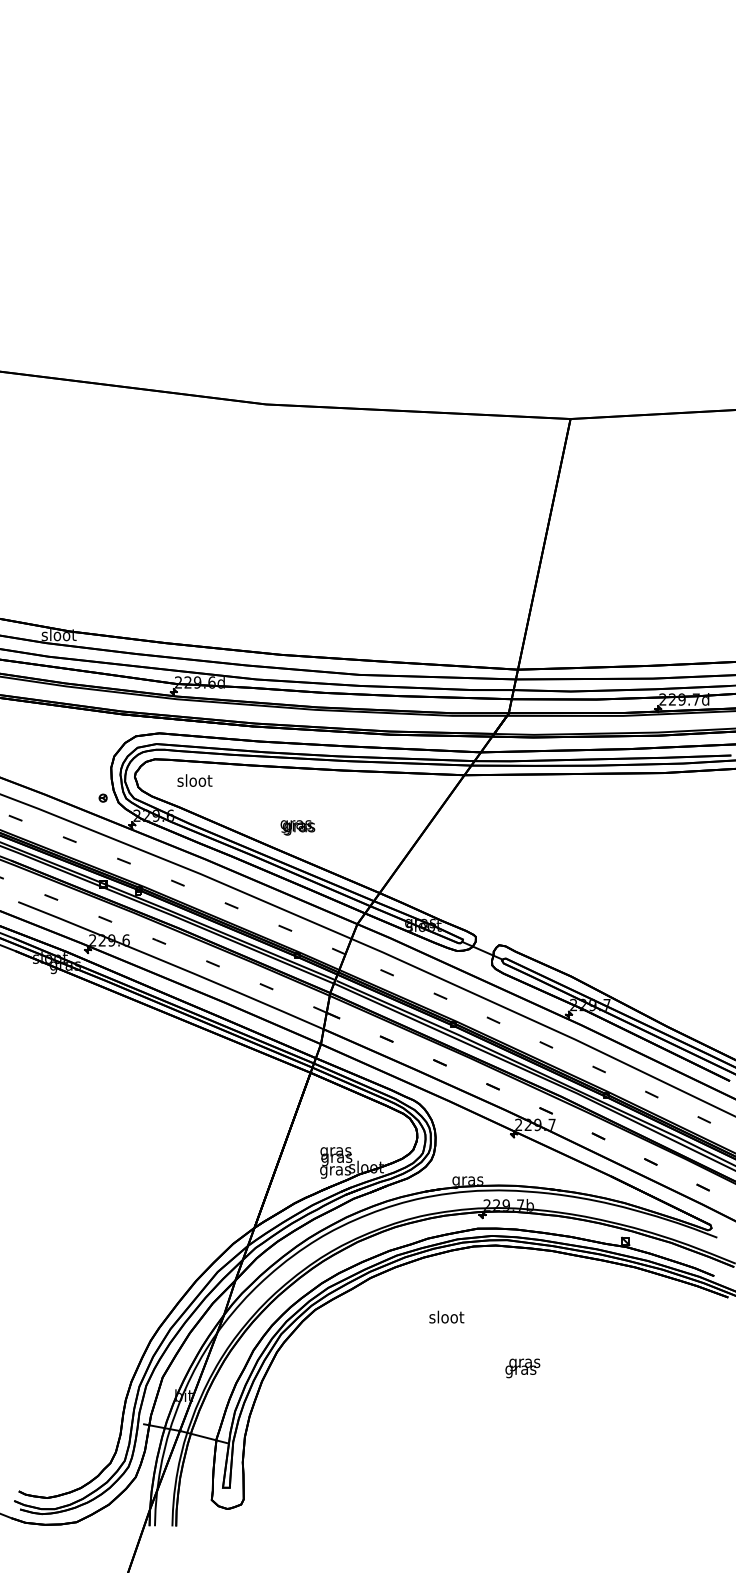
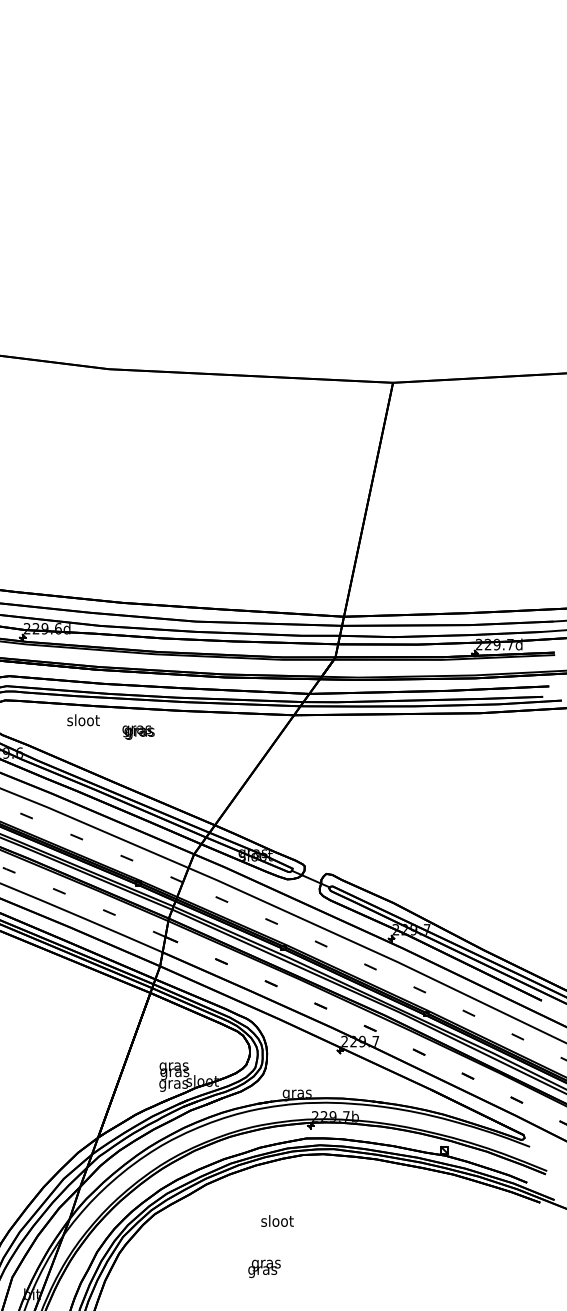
text: (194, 780) -> (83, 720), moved
text: (297, 827) -> (138, 732), moved
text: (522, 1368) -> (264, 1268), moved

